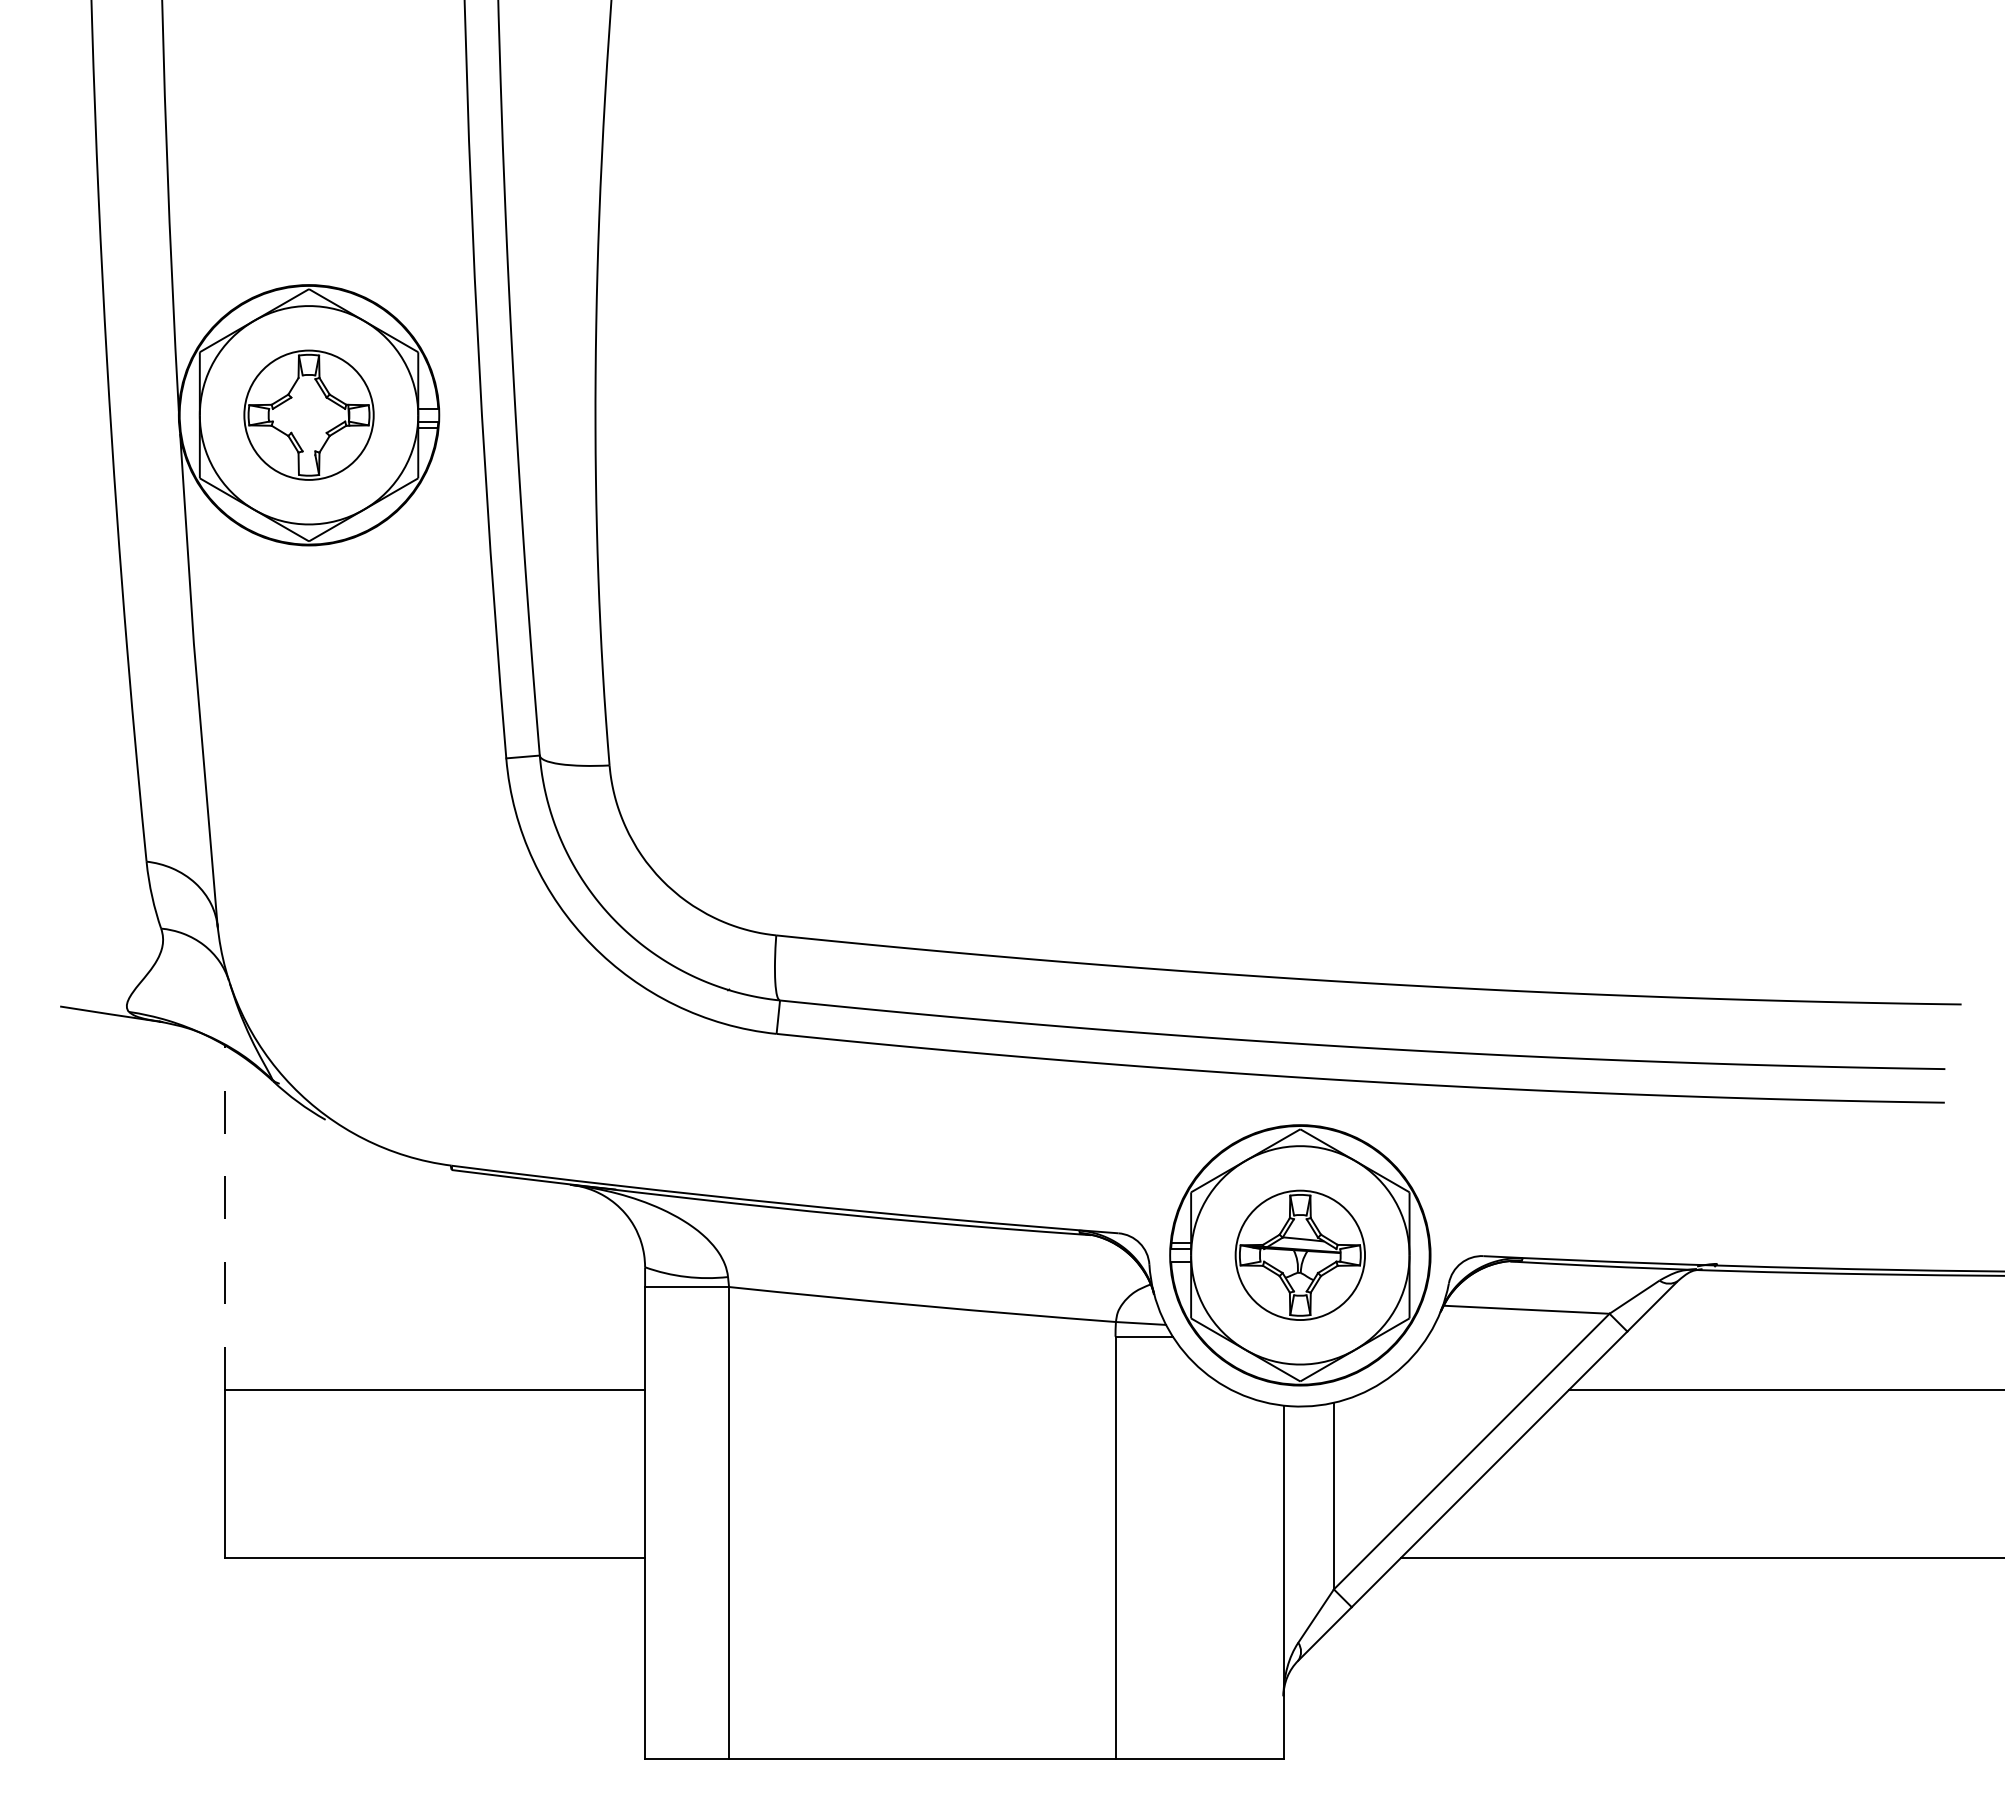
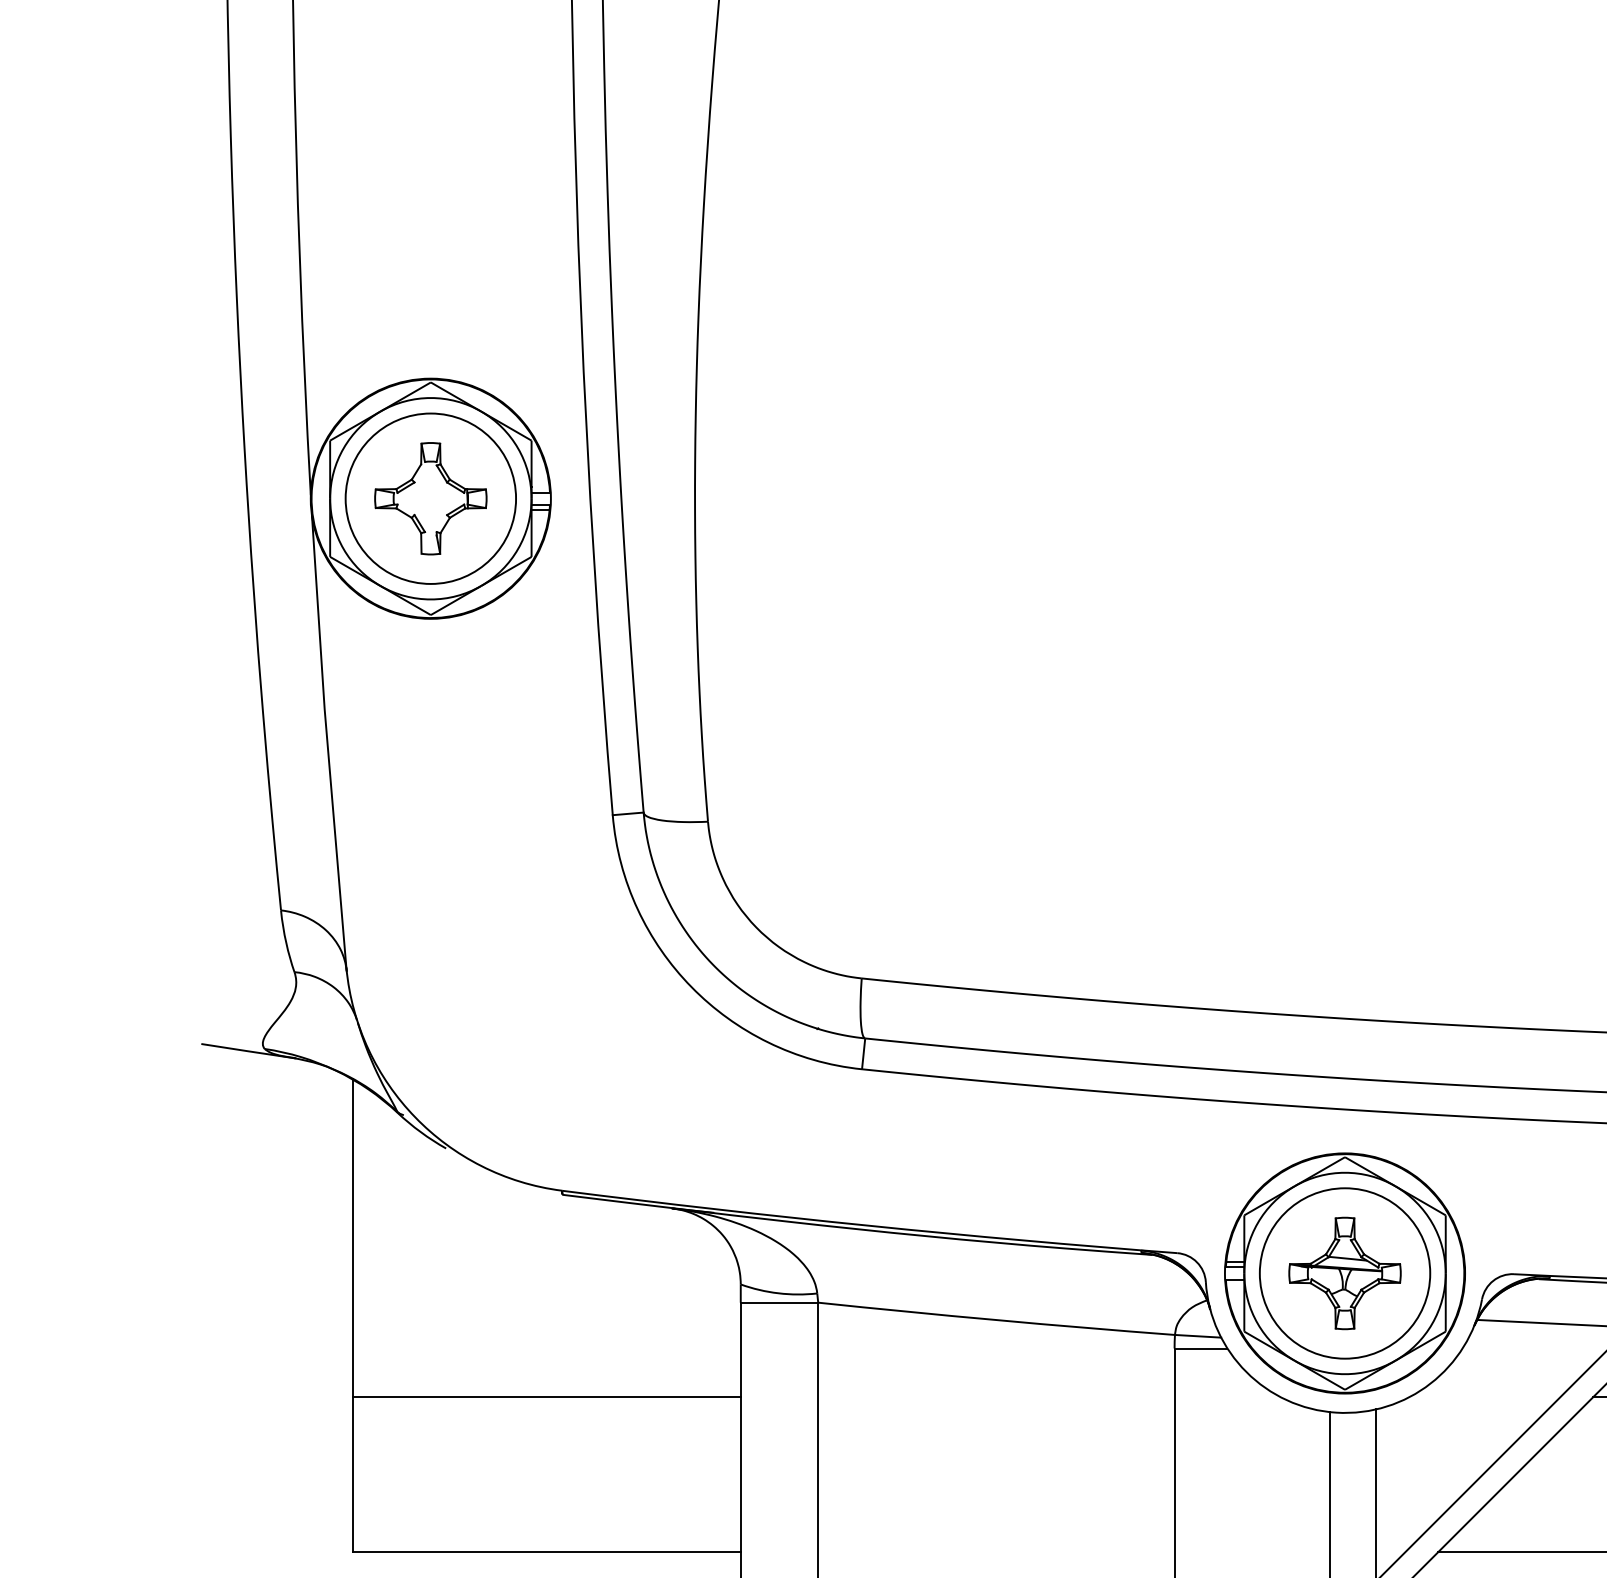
circle: (308, 414) -> (430, 498), size x1.43
line: (225, 1216) -> (353, 1237), dashed -> solid
circle: (1299, 1254) -> (1344, 1272), size x1.43

